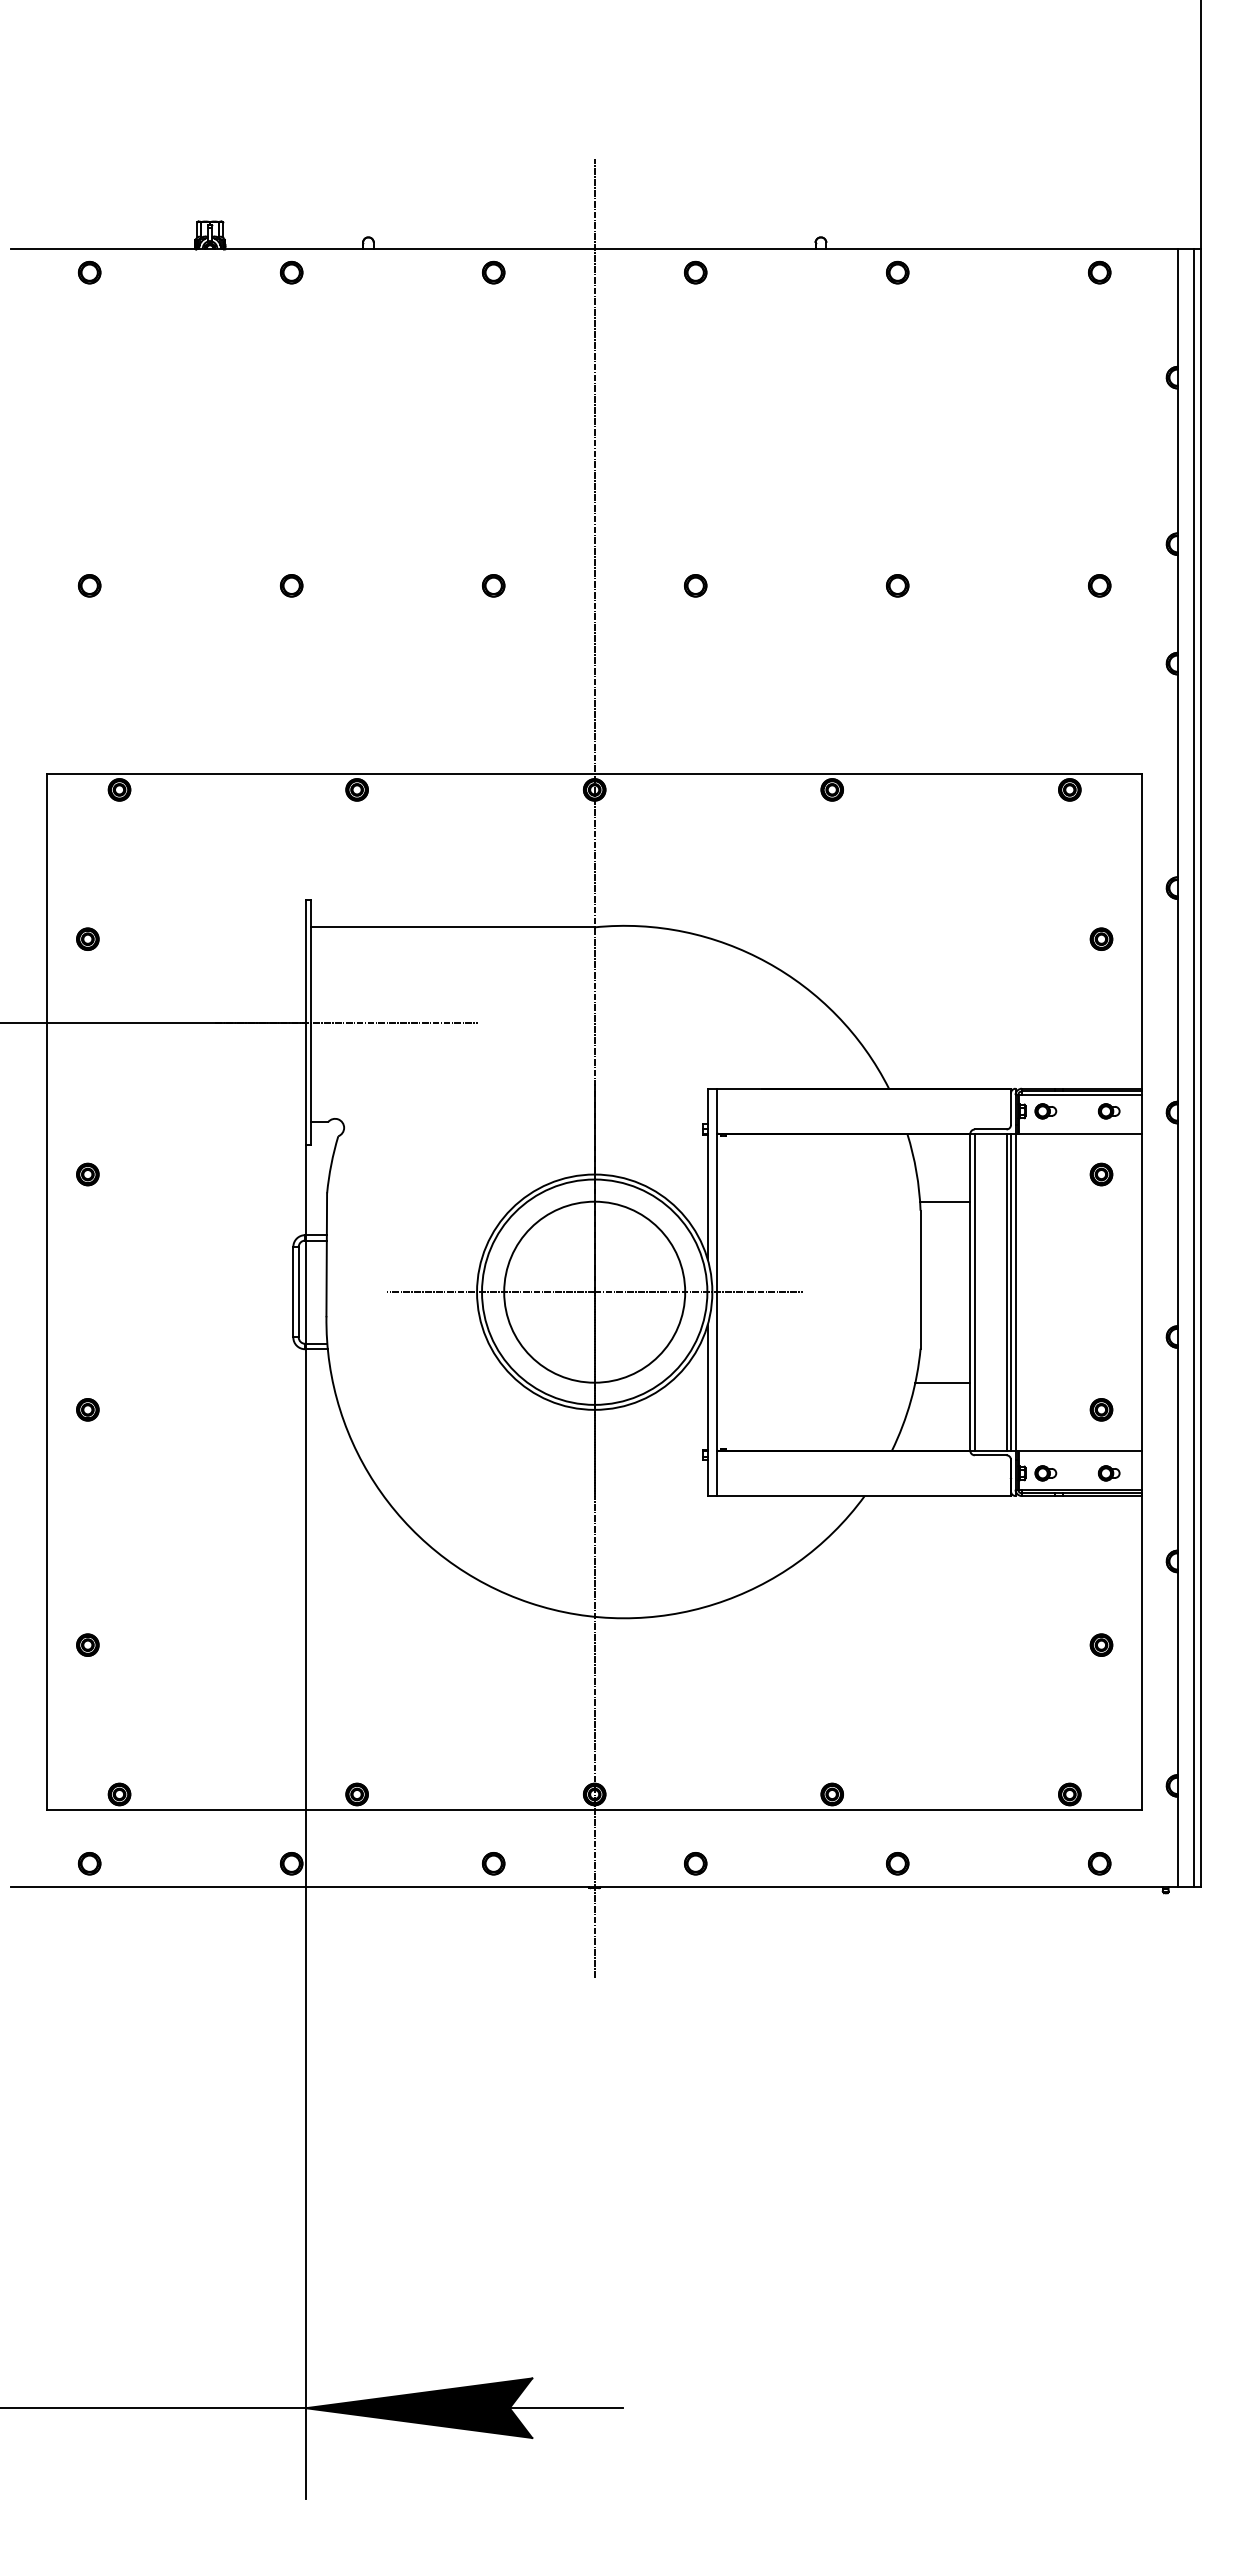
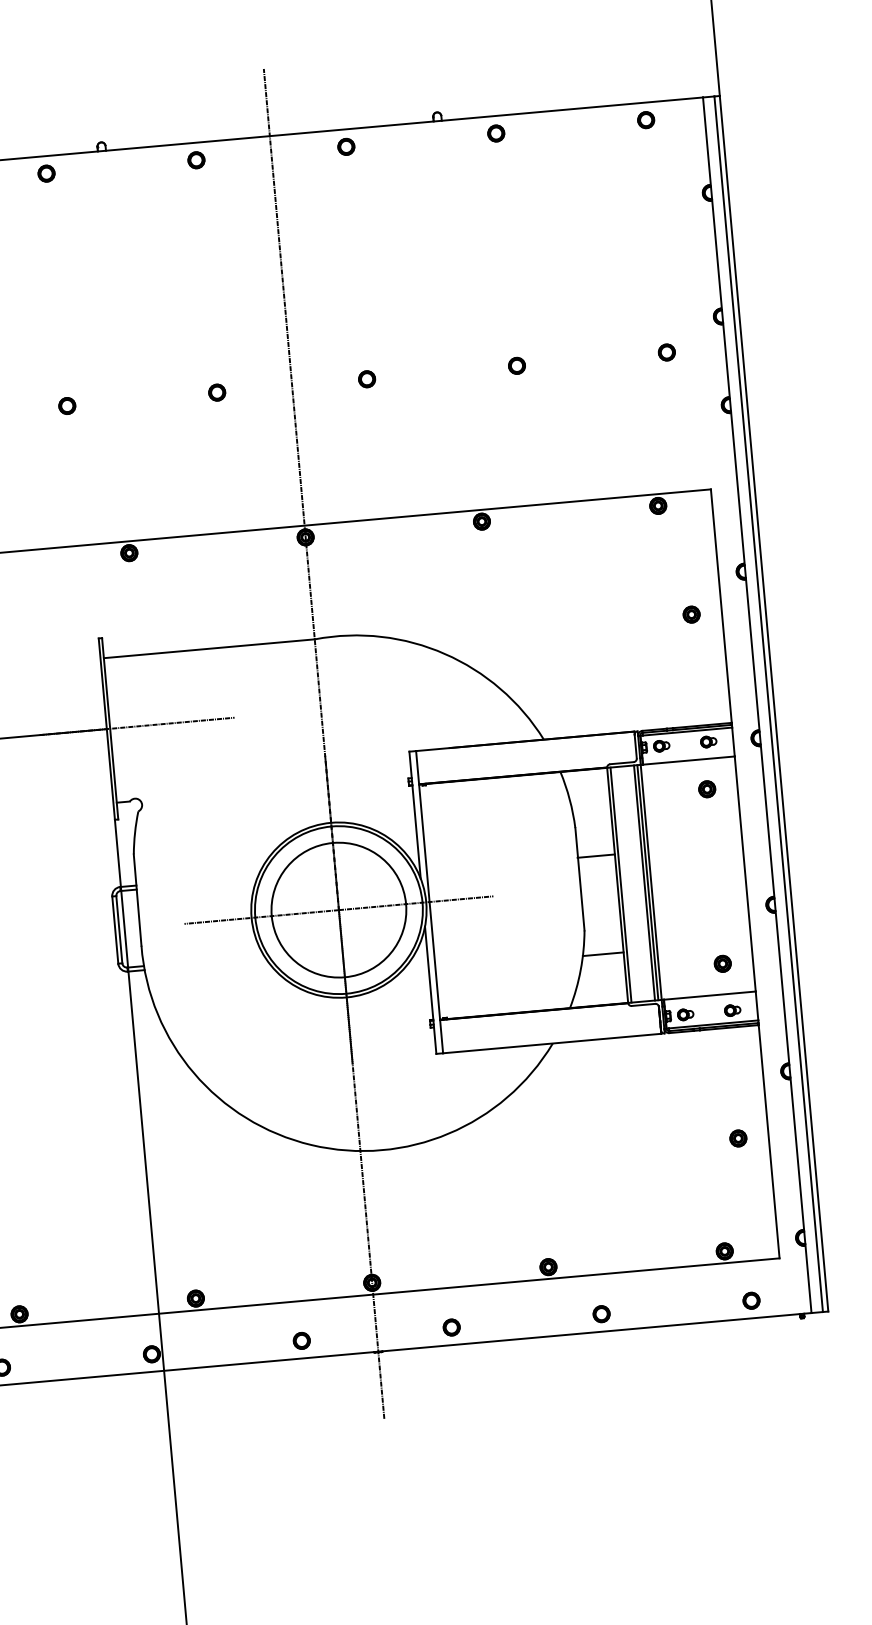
line: (945, 1201) -> (596, 855), moved

